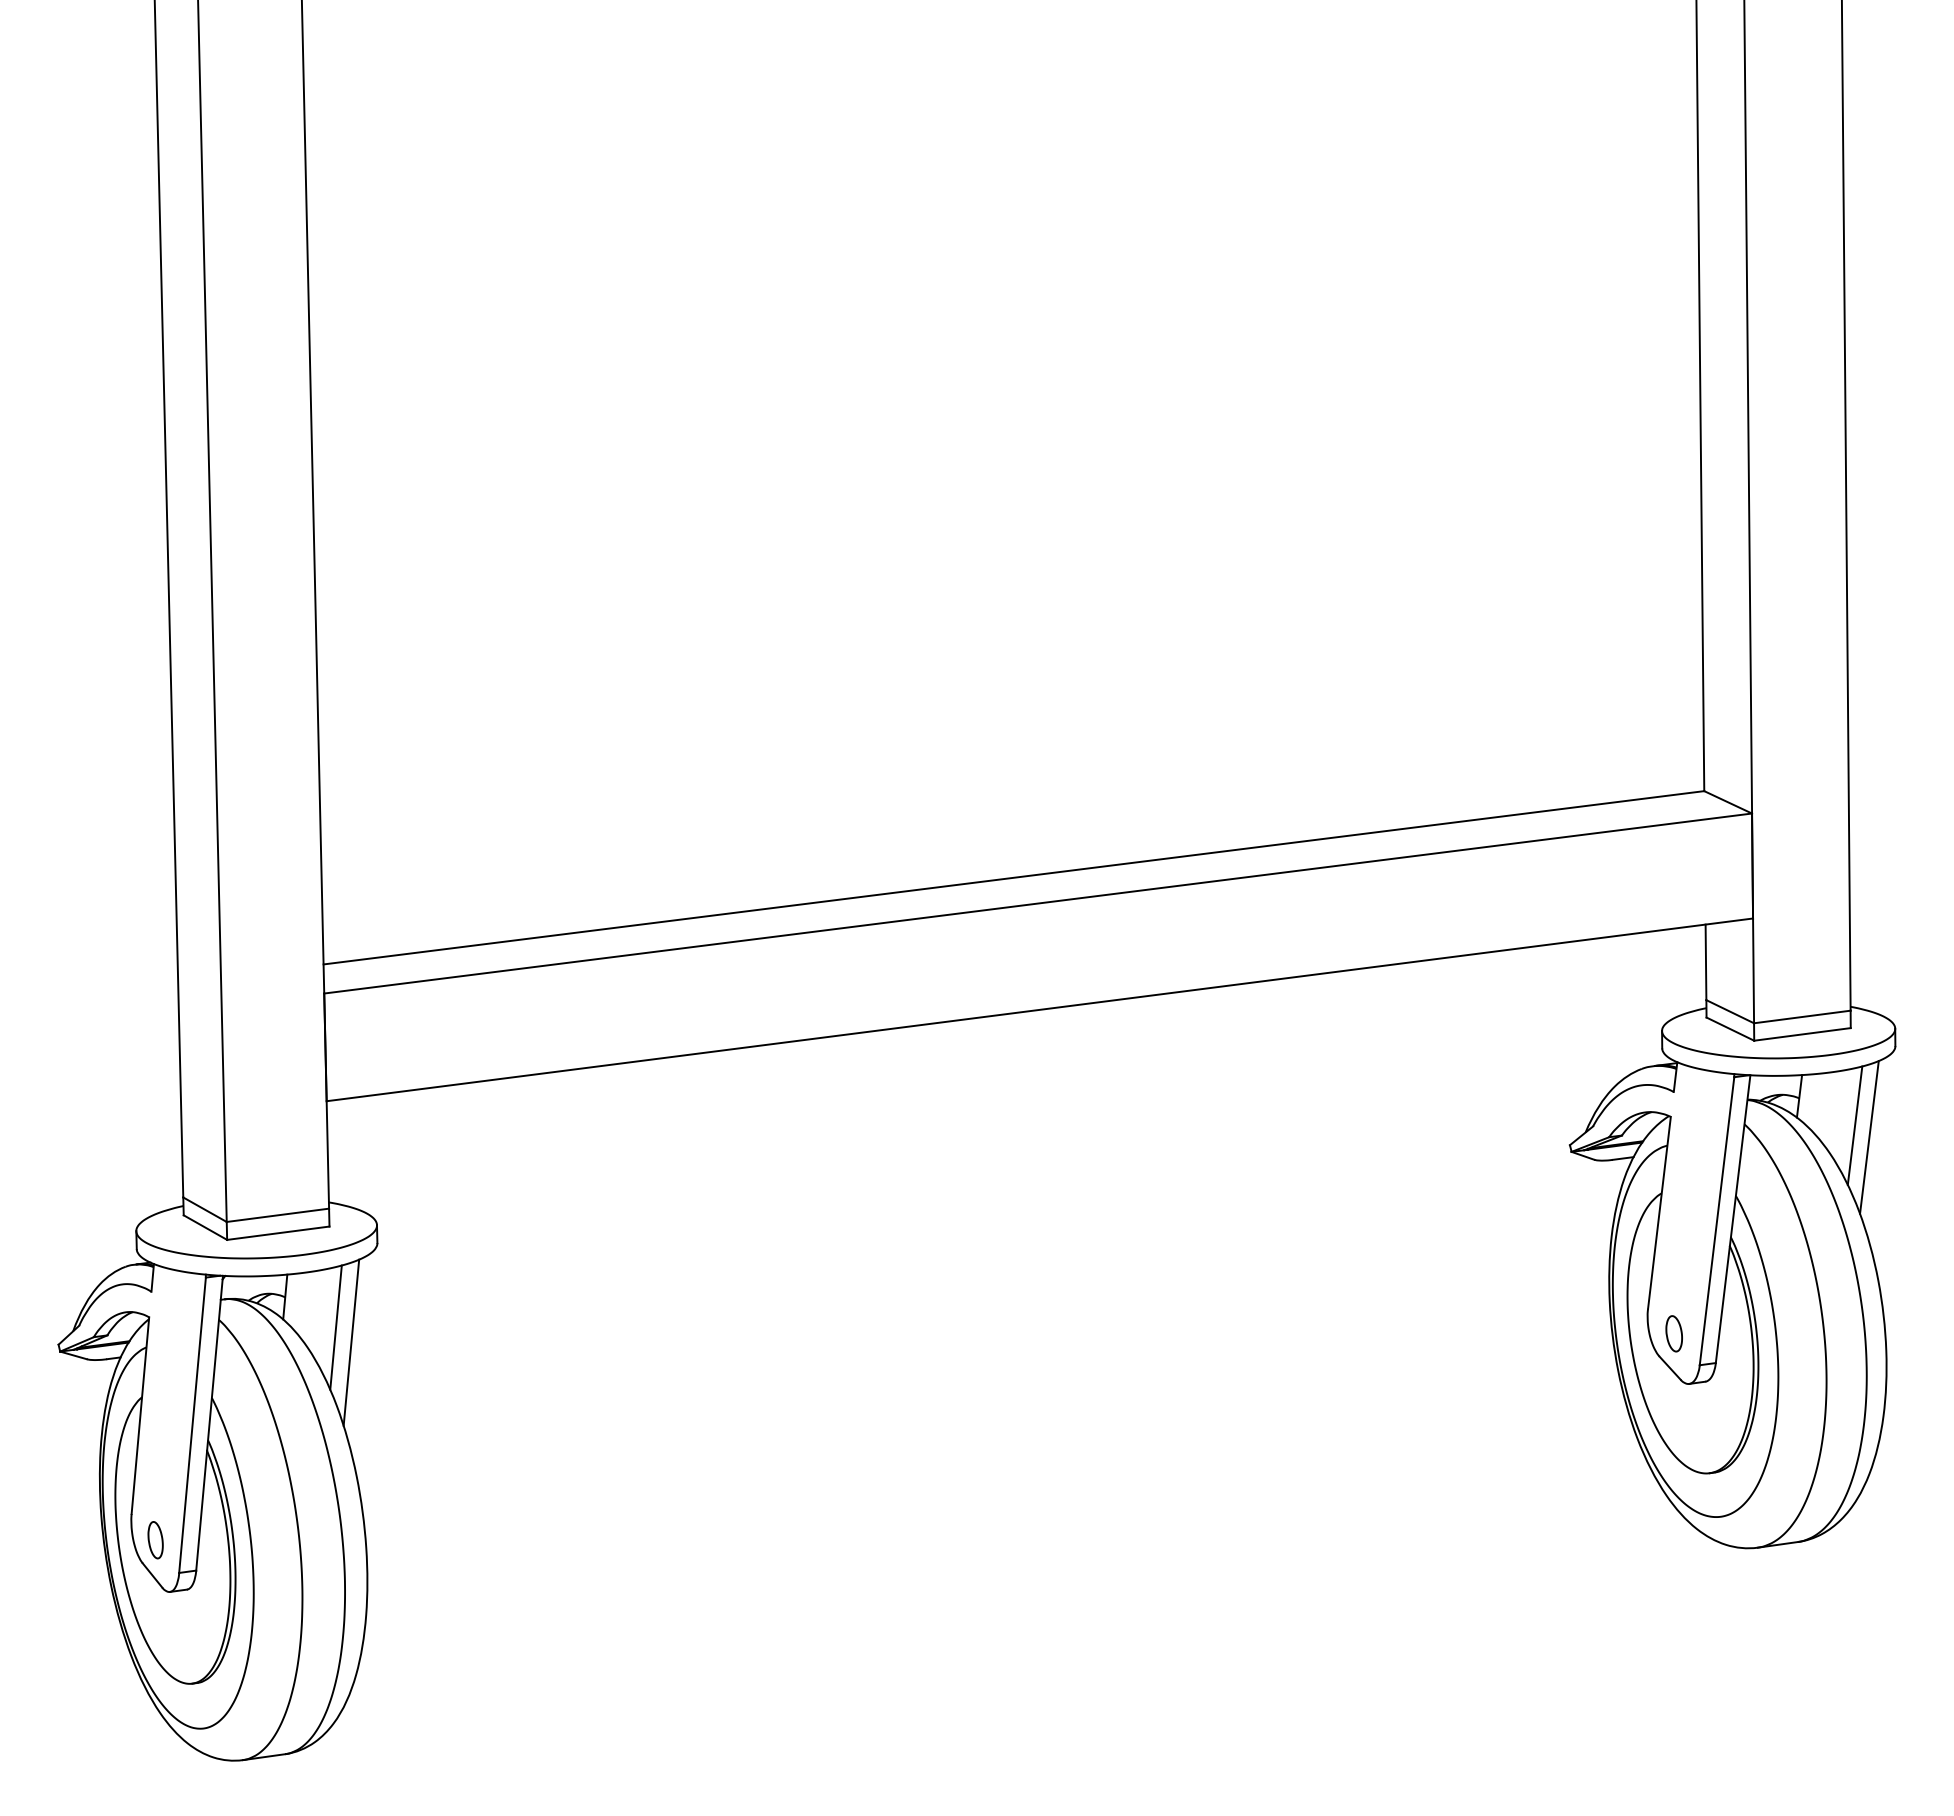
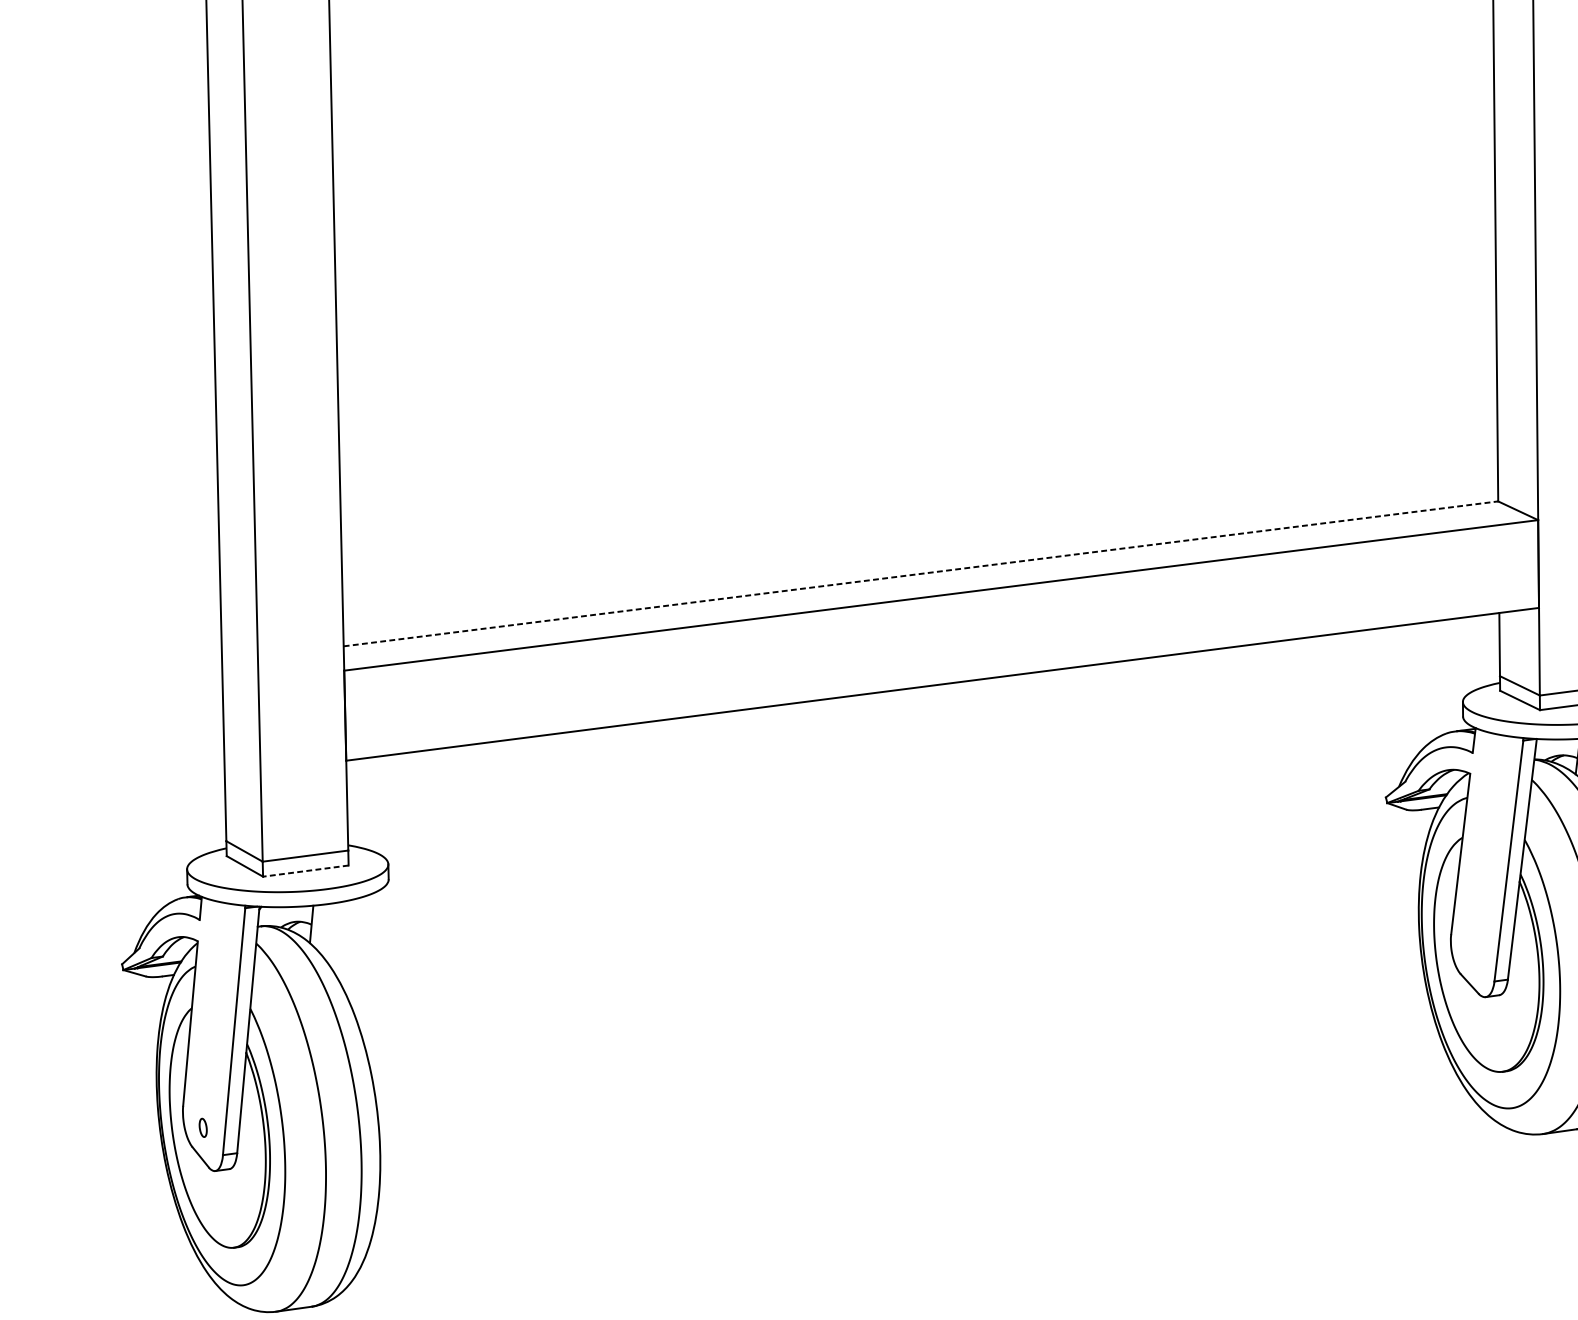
line: (1013, 877) -> (920, 573), solid -> dashed
line: (278, 1233) -> (306, 871), solid -> dashed
line: (335, 1327) -> (353, 949), removed
part: (1673, 1333) -> (1472, 954), removed
line: (351, 1342) -> (367, 962), removed
part: (155, 1540) -> (203, 1128), size x0.6

